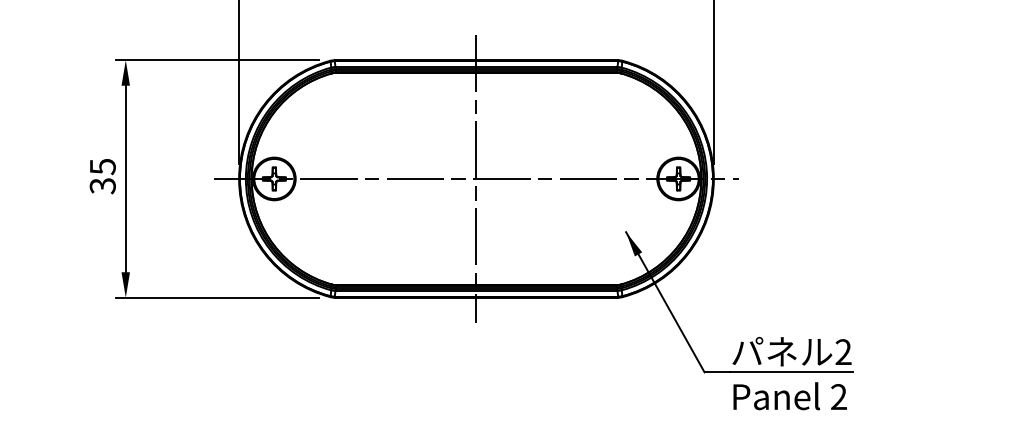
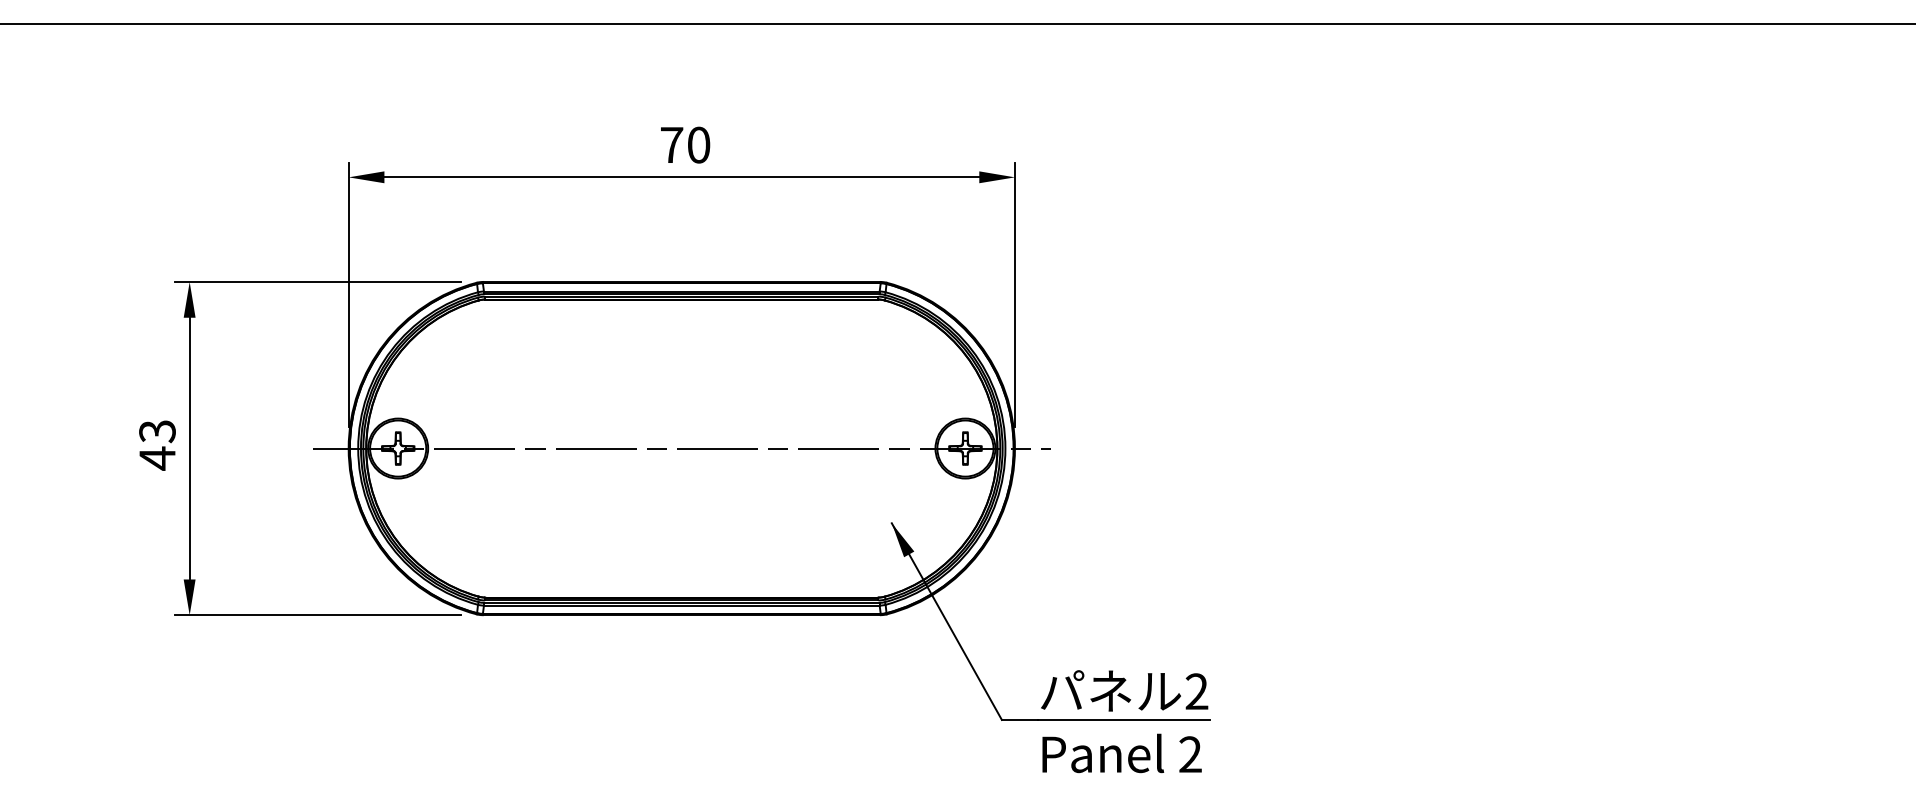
text: (102, 176) -> (157, 445), 35 -> 43
line: (476, 178) -> (681, 448), removed

